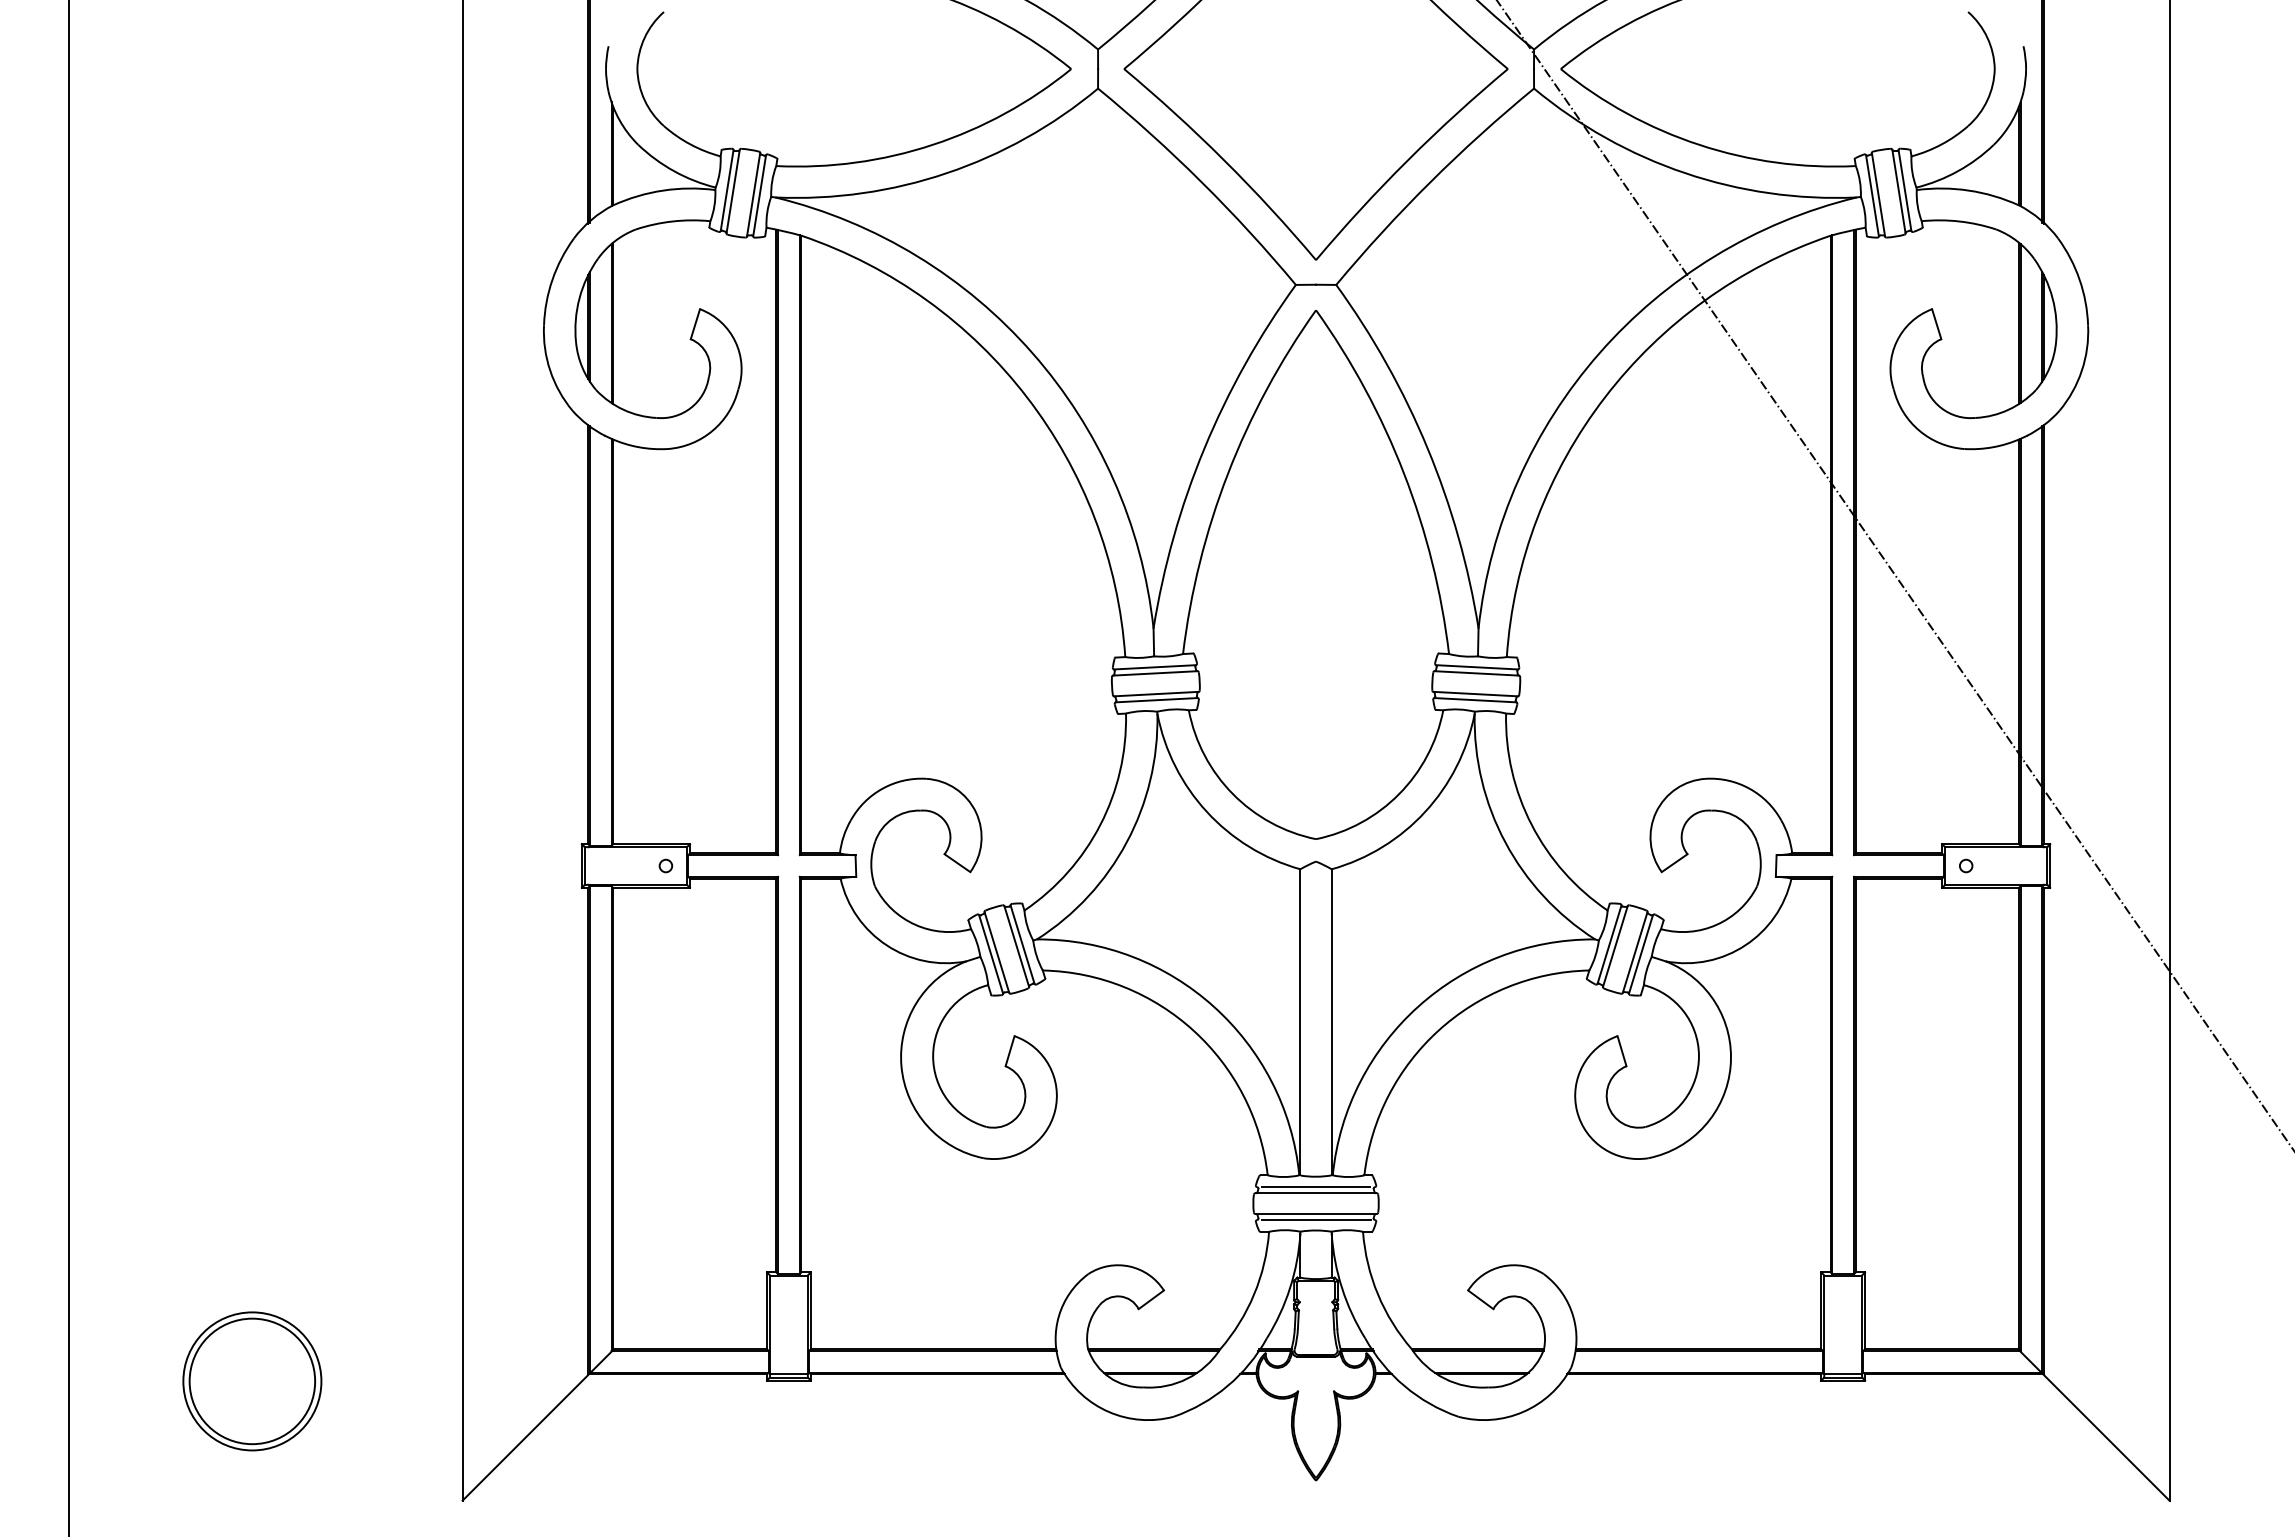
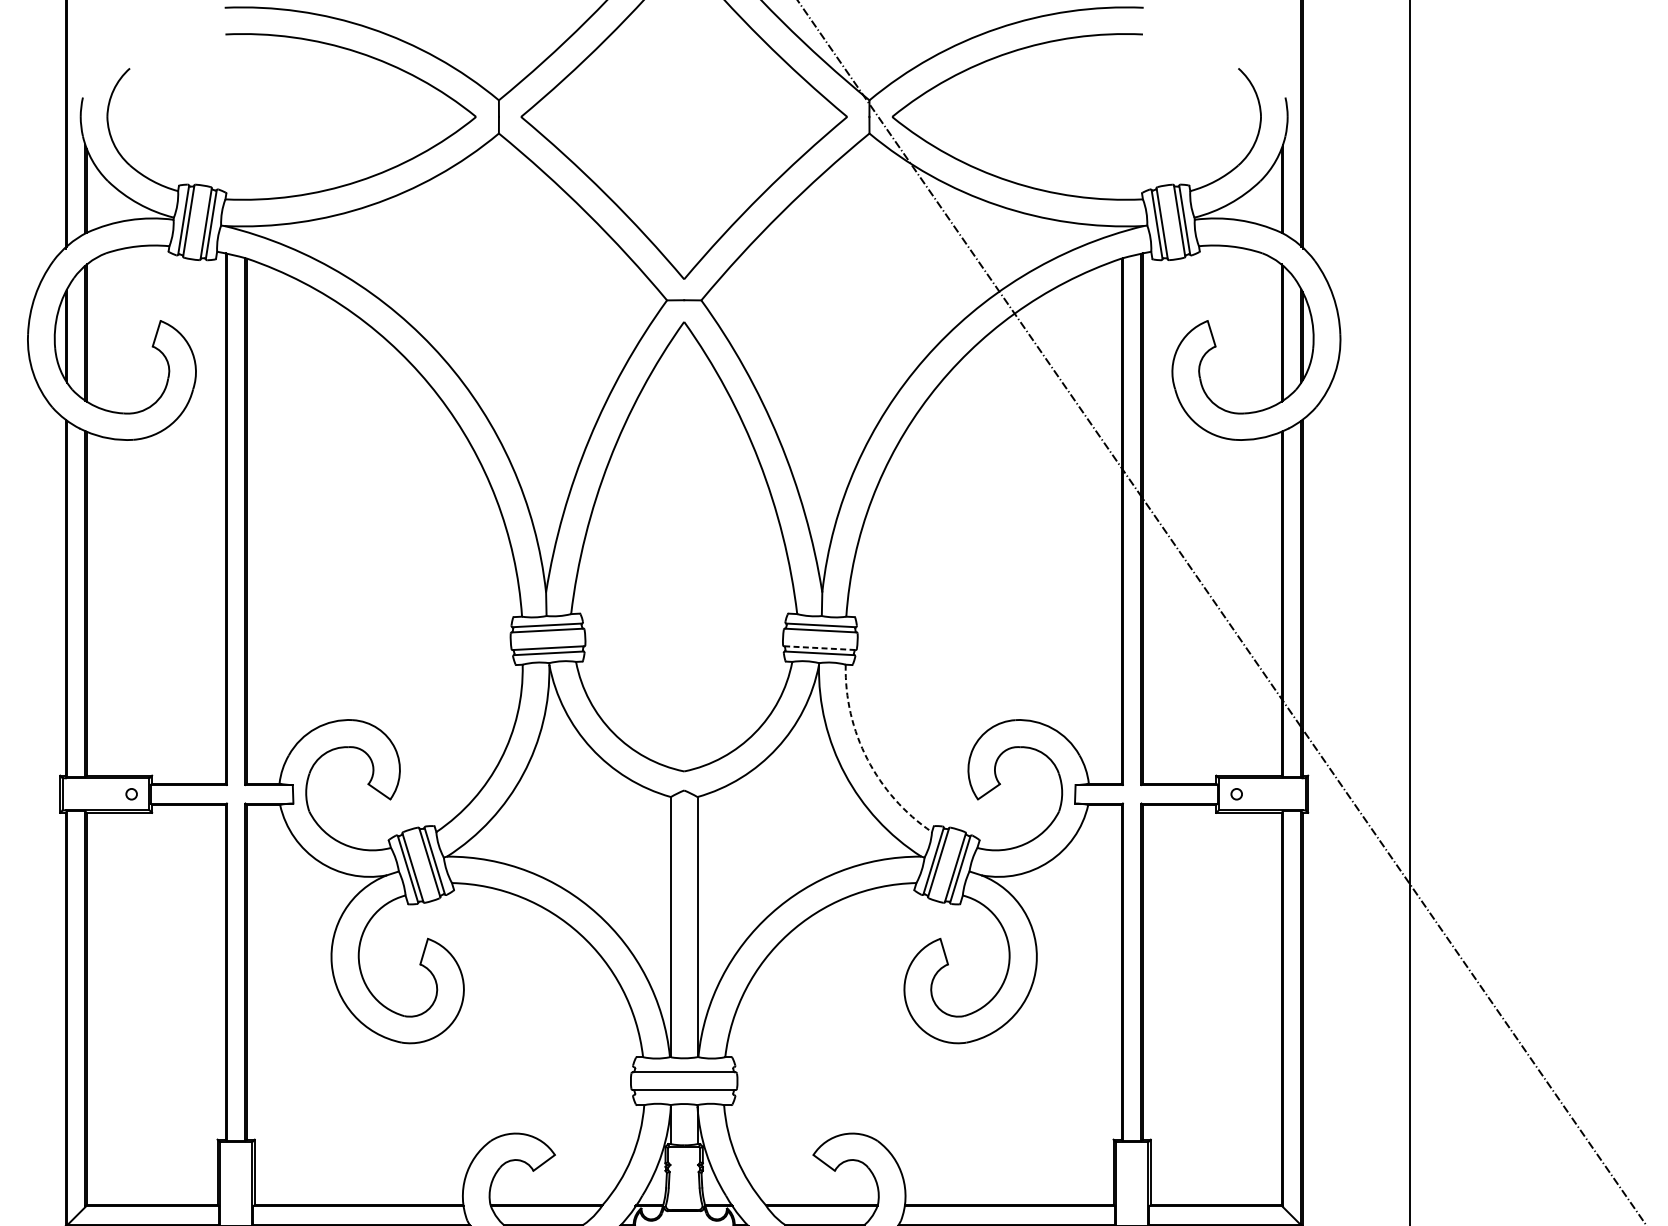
line: (1476, 694) -> (820, 648), solid -> dashed
arc: (1531, 825) -> (867, 759), solid -> dashed
line: (1315, 1187) -> (683, 1067), removed
line: (1316, 1220) -> (684, 1095), removed

